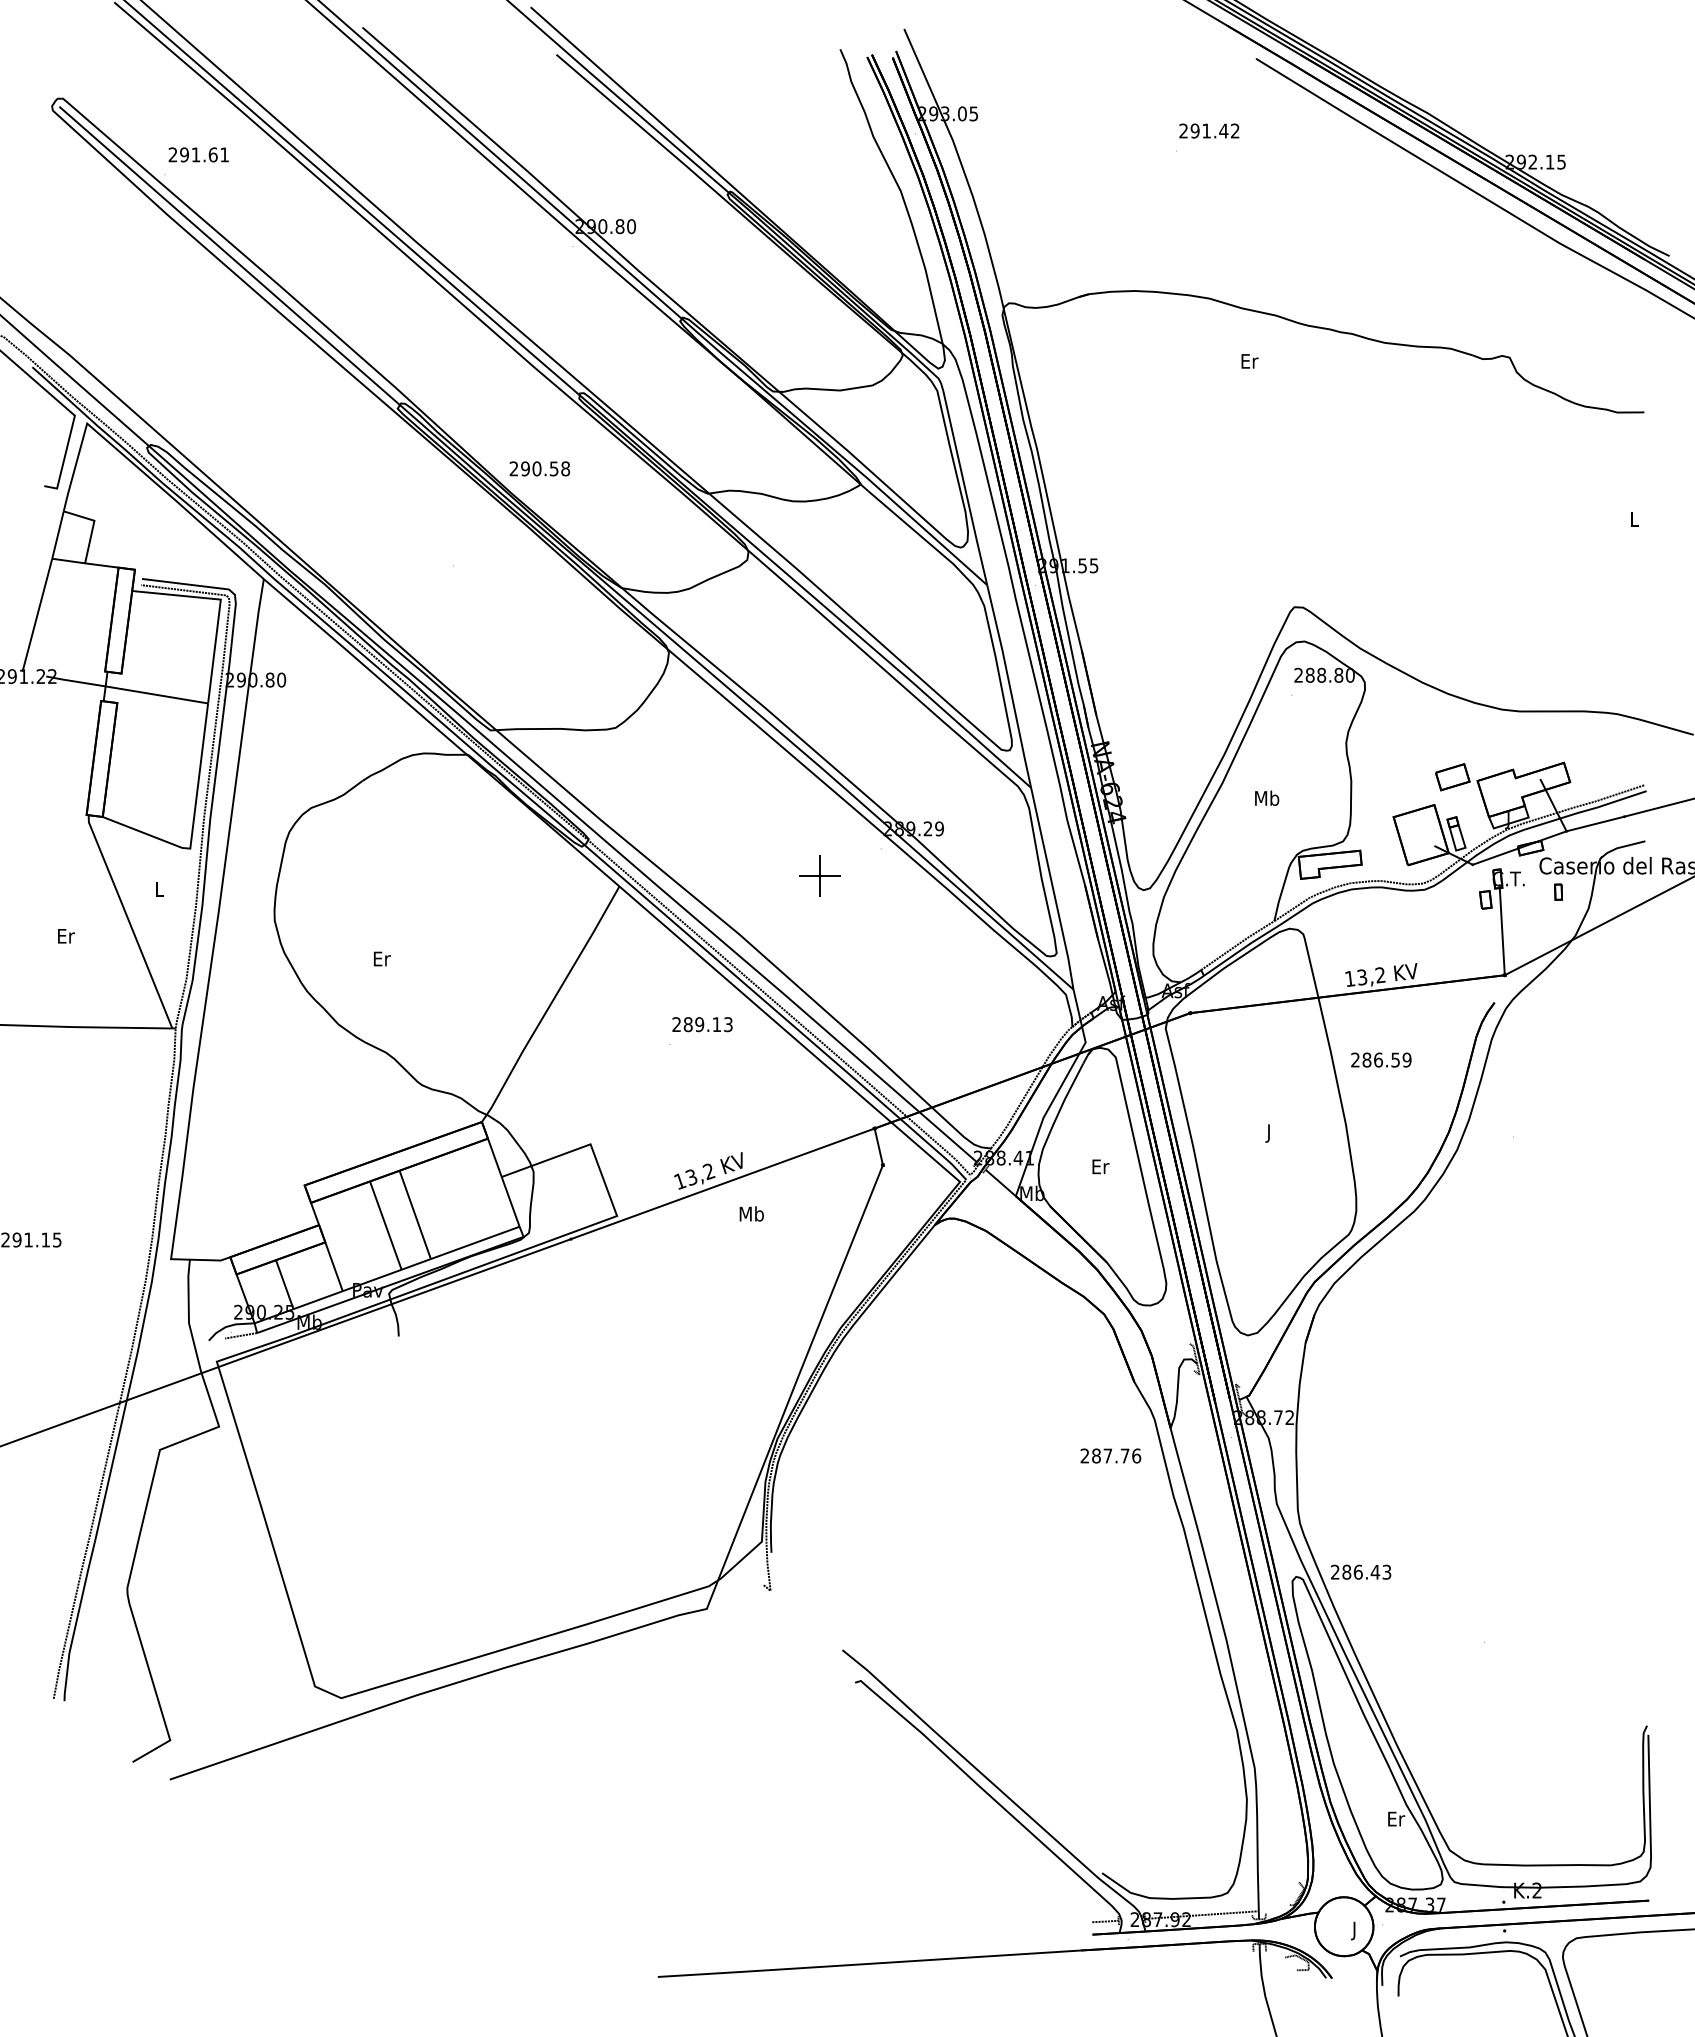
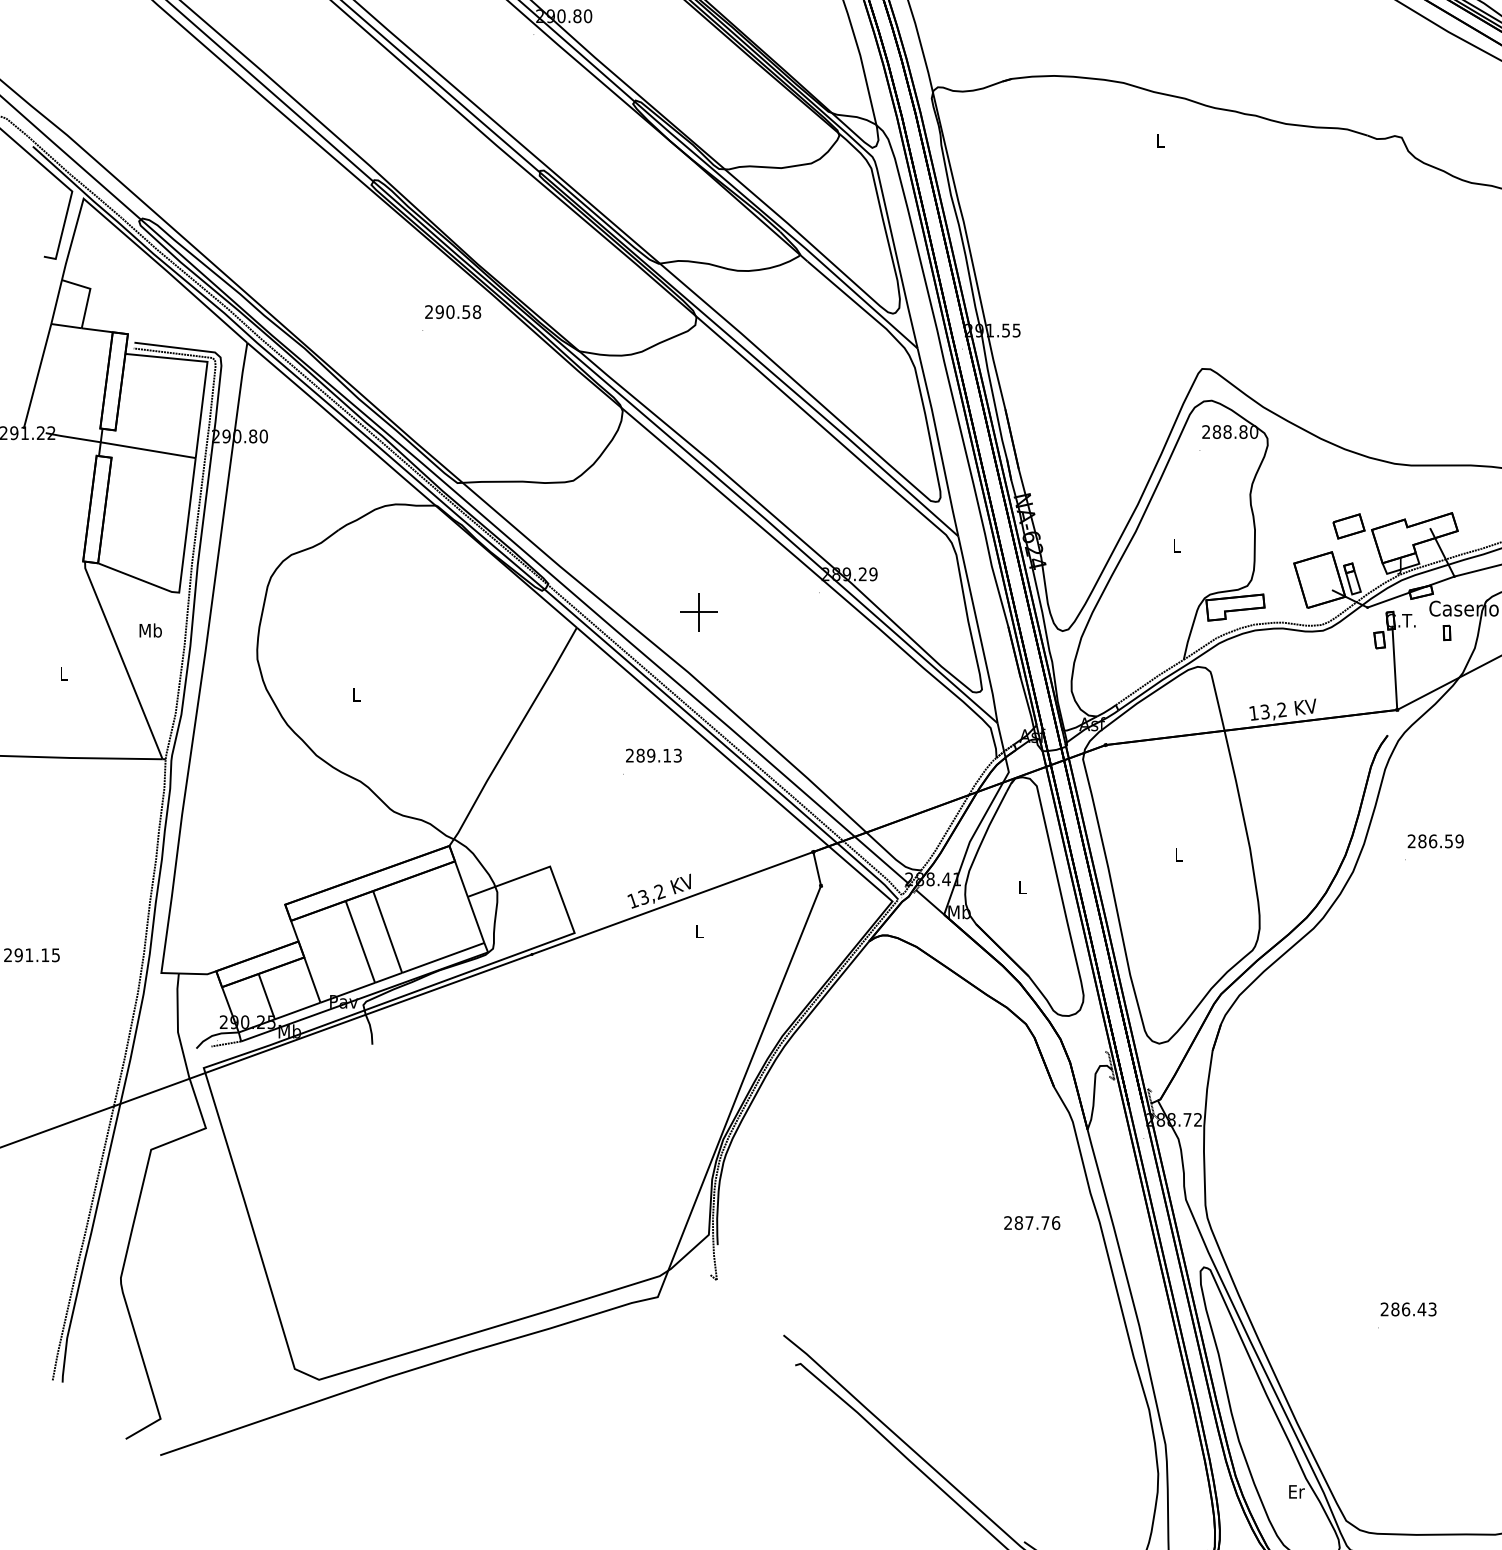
text: (1249, 361) -> (1160, 141), Er -> L
text: (539, 468) -> (452, 311), moved
text: (1267, 797) -> (1177, 545), Mb -> L
part: (819, 875) -> (698, 611), moved
text: (159, 889) -> (150, 630), L -> Mb
text: (66, 936) -> (64, 674), Er -> L
text: (381, 958) -> (356, 694), Er -> L
text: (1381, 1059) -> (1435, 840), moved
text: (1269, 1133) -> (1179, 856), J -> L
text: (1100, 1166) -> (1022, 887), Er -> L
text: (751, 1213) -> (699, 930), Mb -> L
text: (1110, 1455) -> (1031, 1222), moved
text: (1361, 1571) -> (1409, 1308), moved

